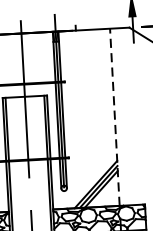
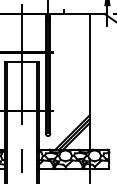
line: (114, 116) -> (89, 81), dashed -> solid

